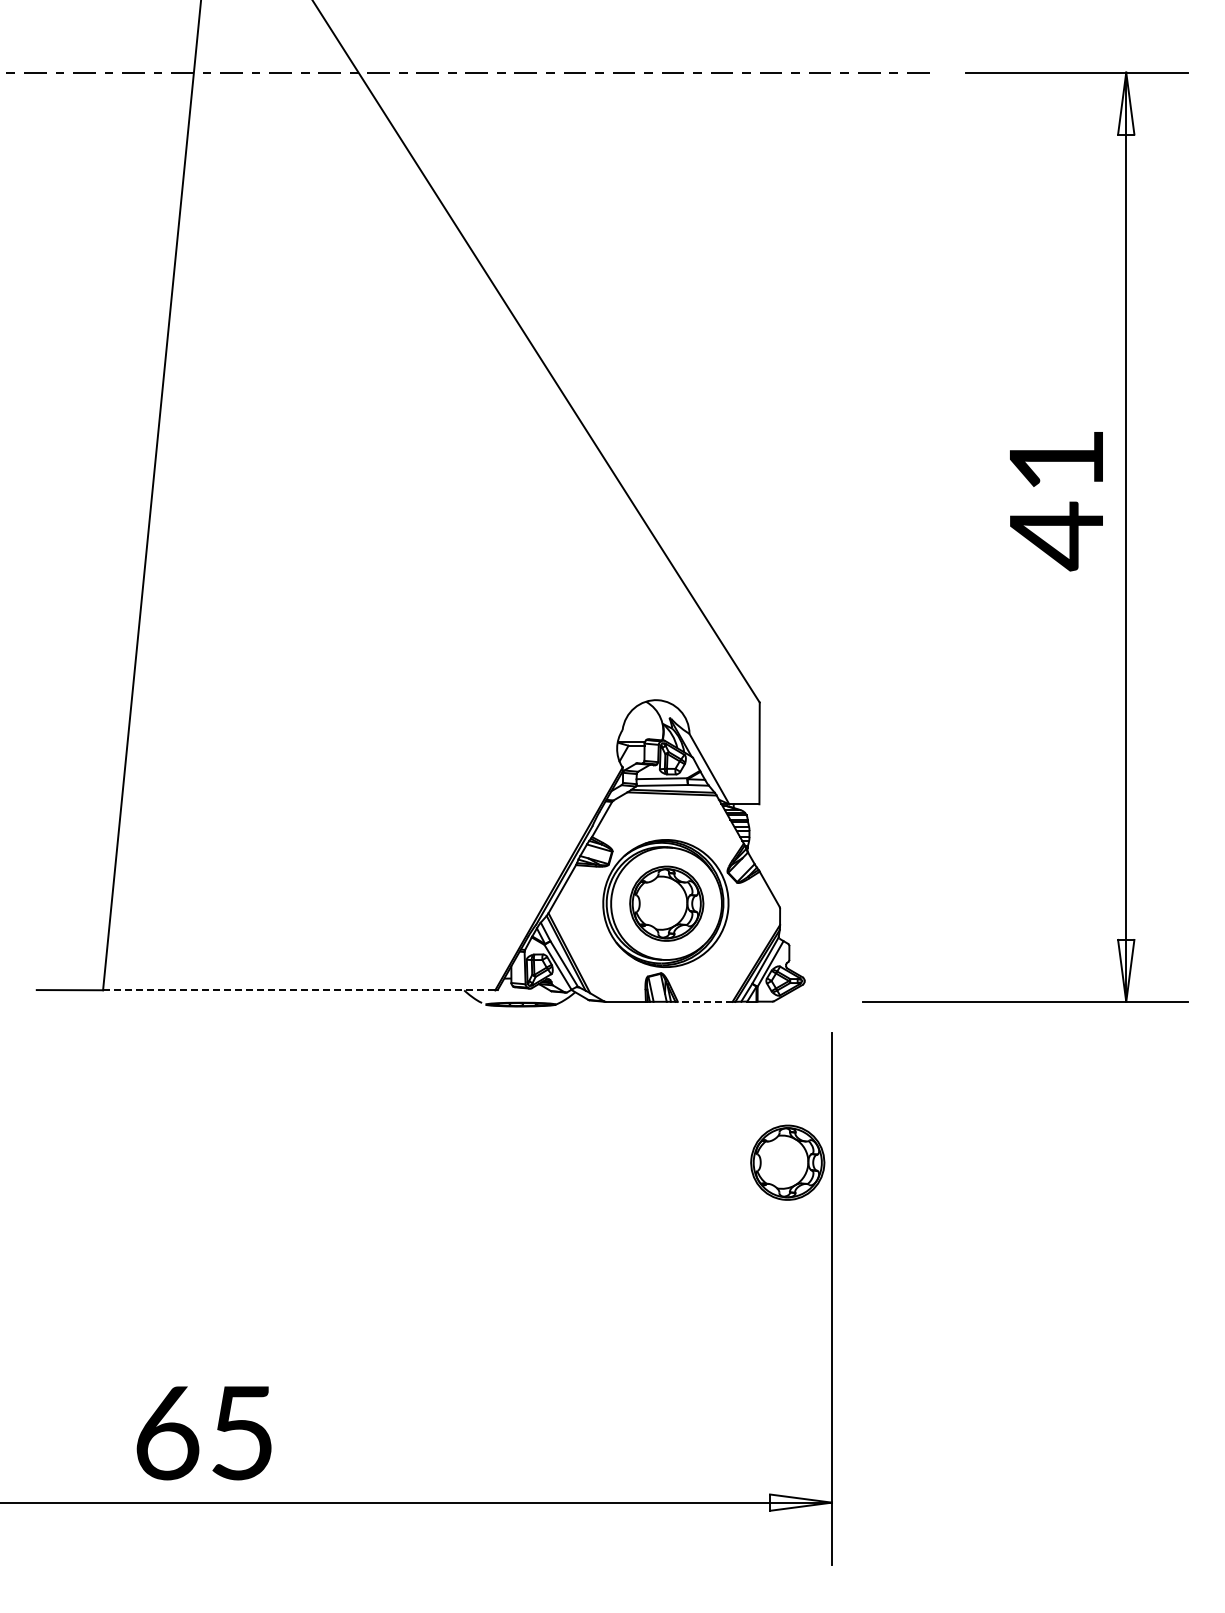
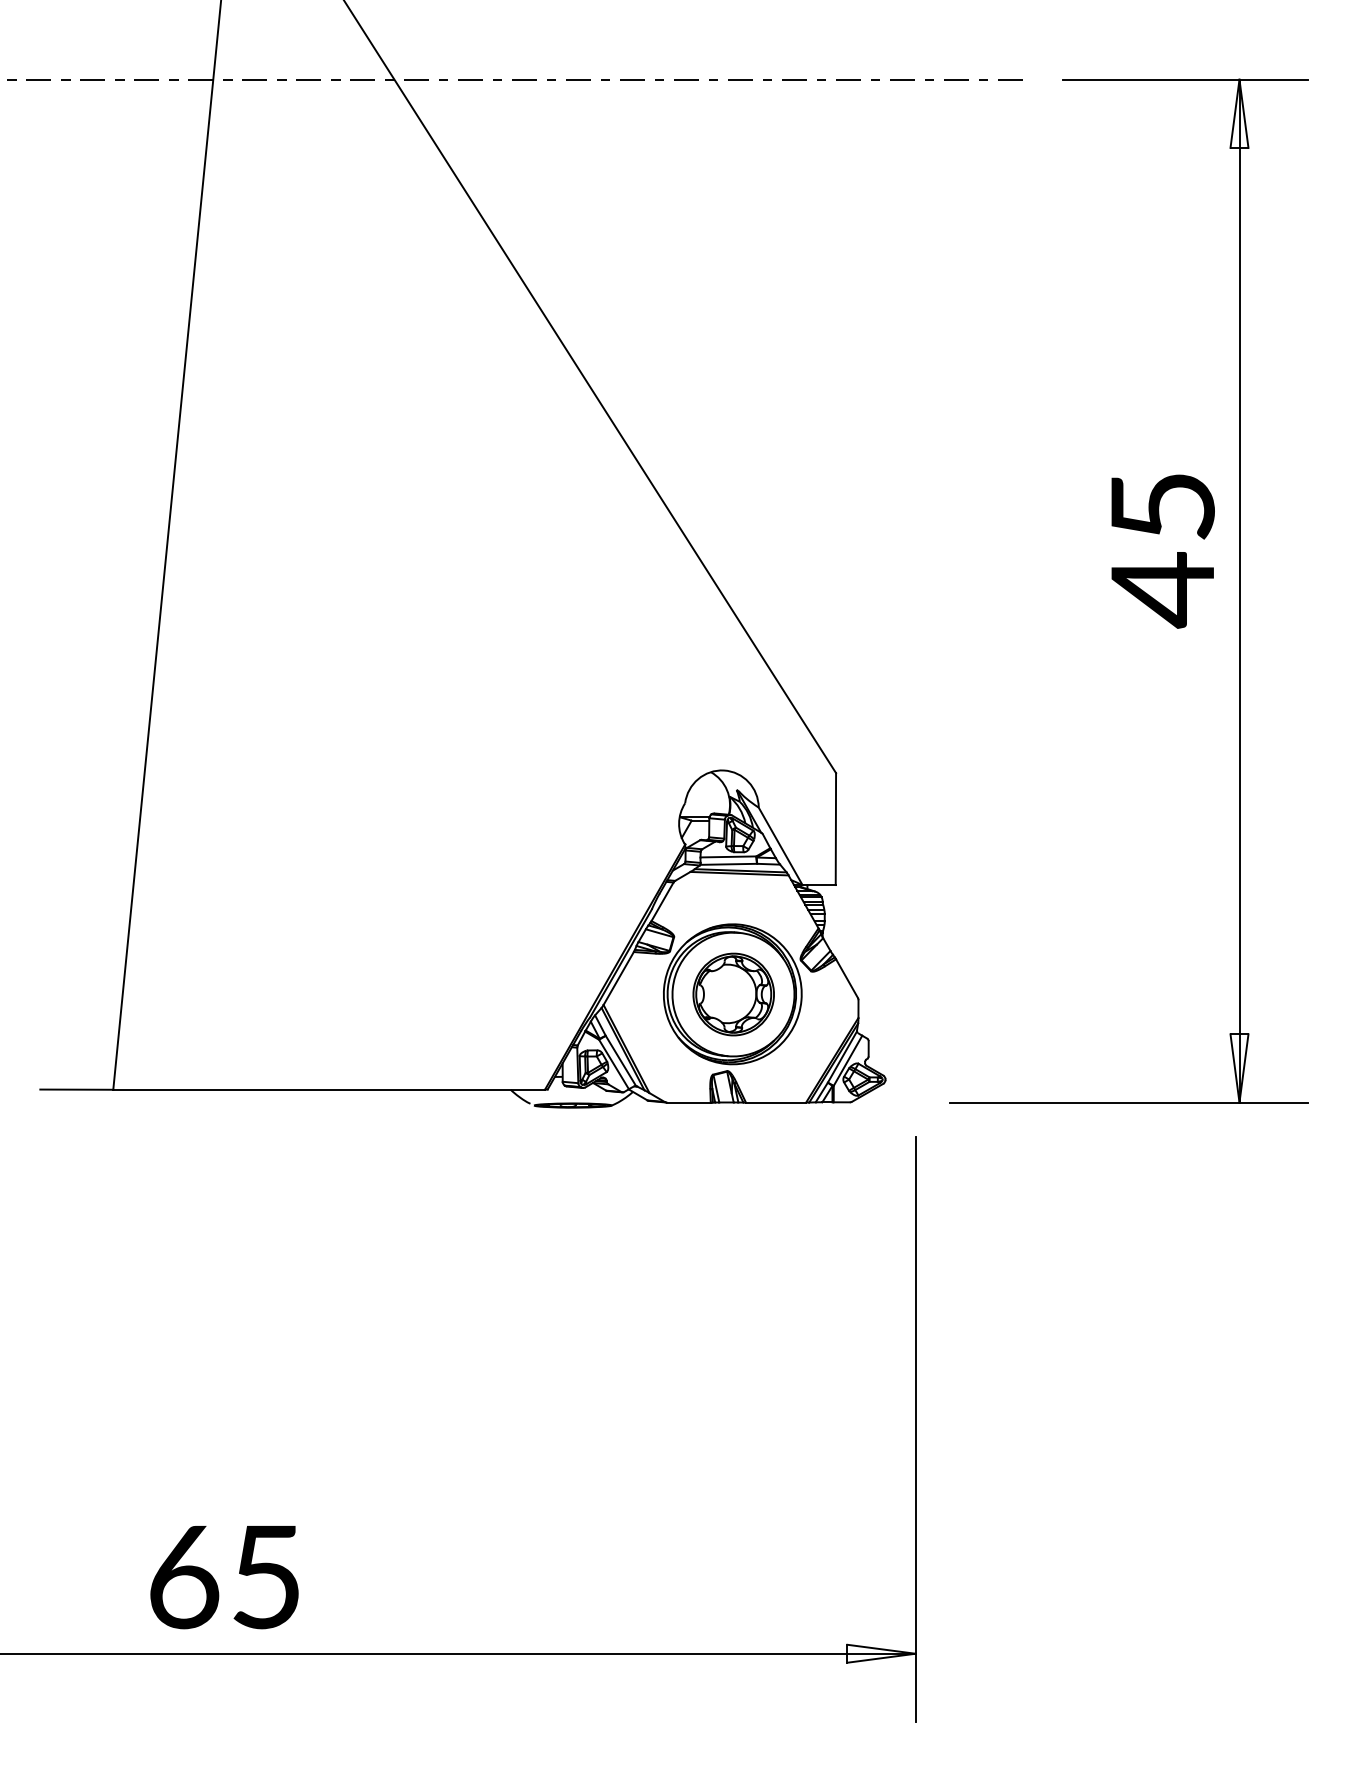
text: (1056, 460) -> (1162, 506), 41 -> 45
line: (298, 990) -> (328, 1090), dashed -> solid
line: (704, 1001) -> (775, 1102), dashed -> solid
part: (787, 1162) -> (866, 1279), removed

